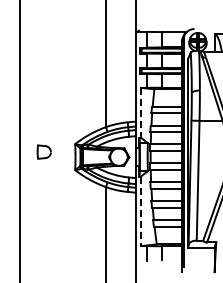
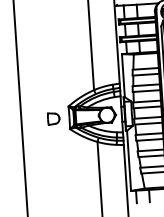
line: (140, 112) -> (123, 75), dashed -> solid
part: (43, 151) -> (53, 118), moved
line: (140, 211) -> (128, 161), dashed -> solid

